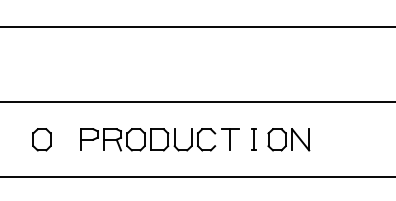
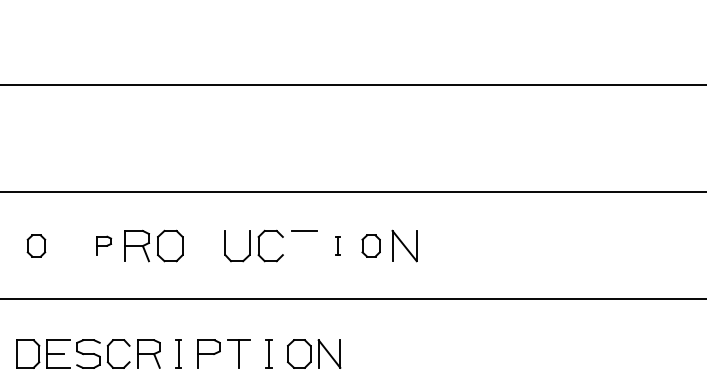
part: (41, 139) -> (36, 245), size x0.7
part: (89, 139) -> (103, 245), size x0.6
part: (159, 139) -> (203, 245), removed
line: (230, 139) -> (304, 245), removed
part: (253, 139) -> (337, 245), size x0.6
part: (276, 139) -> (370, 245), size x0.7

